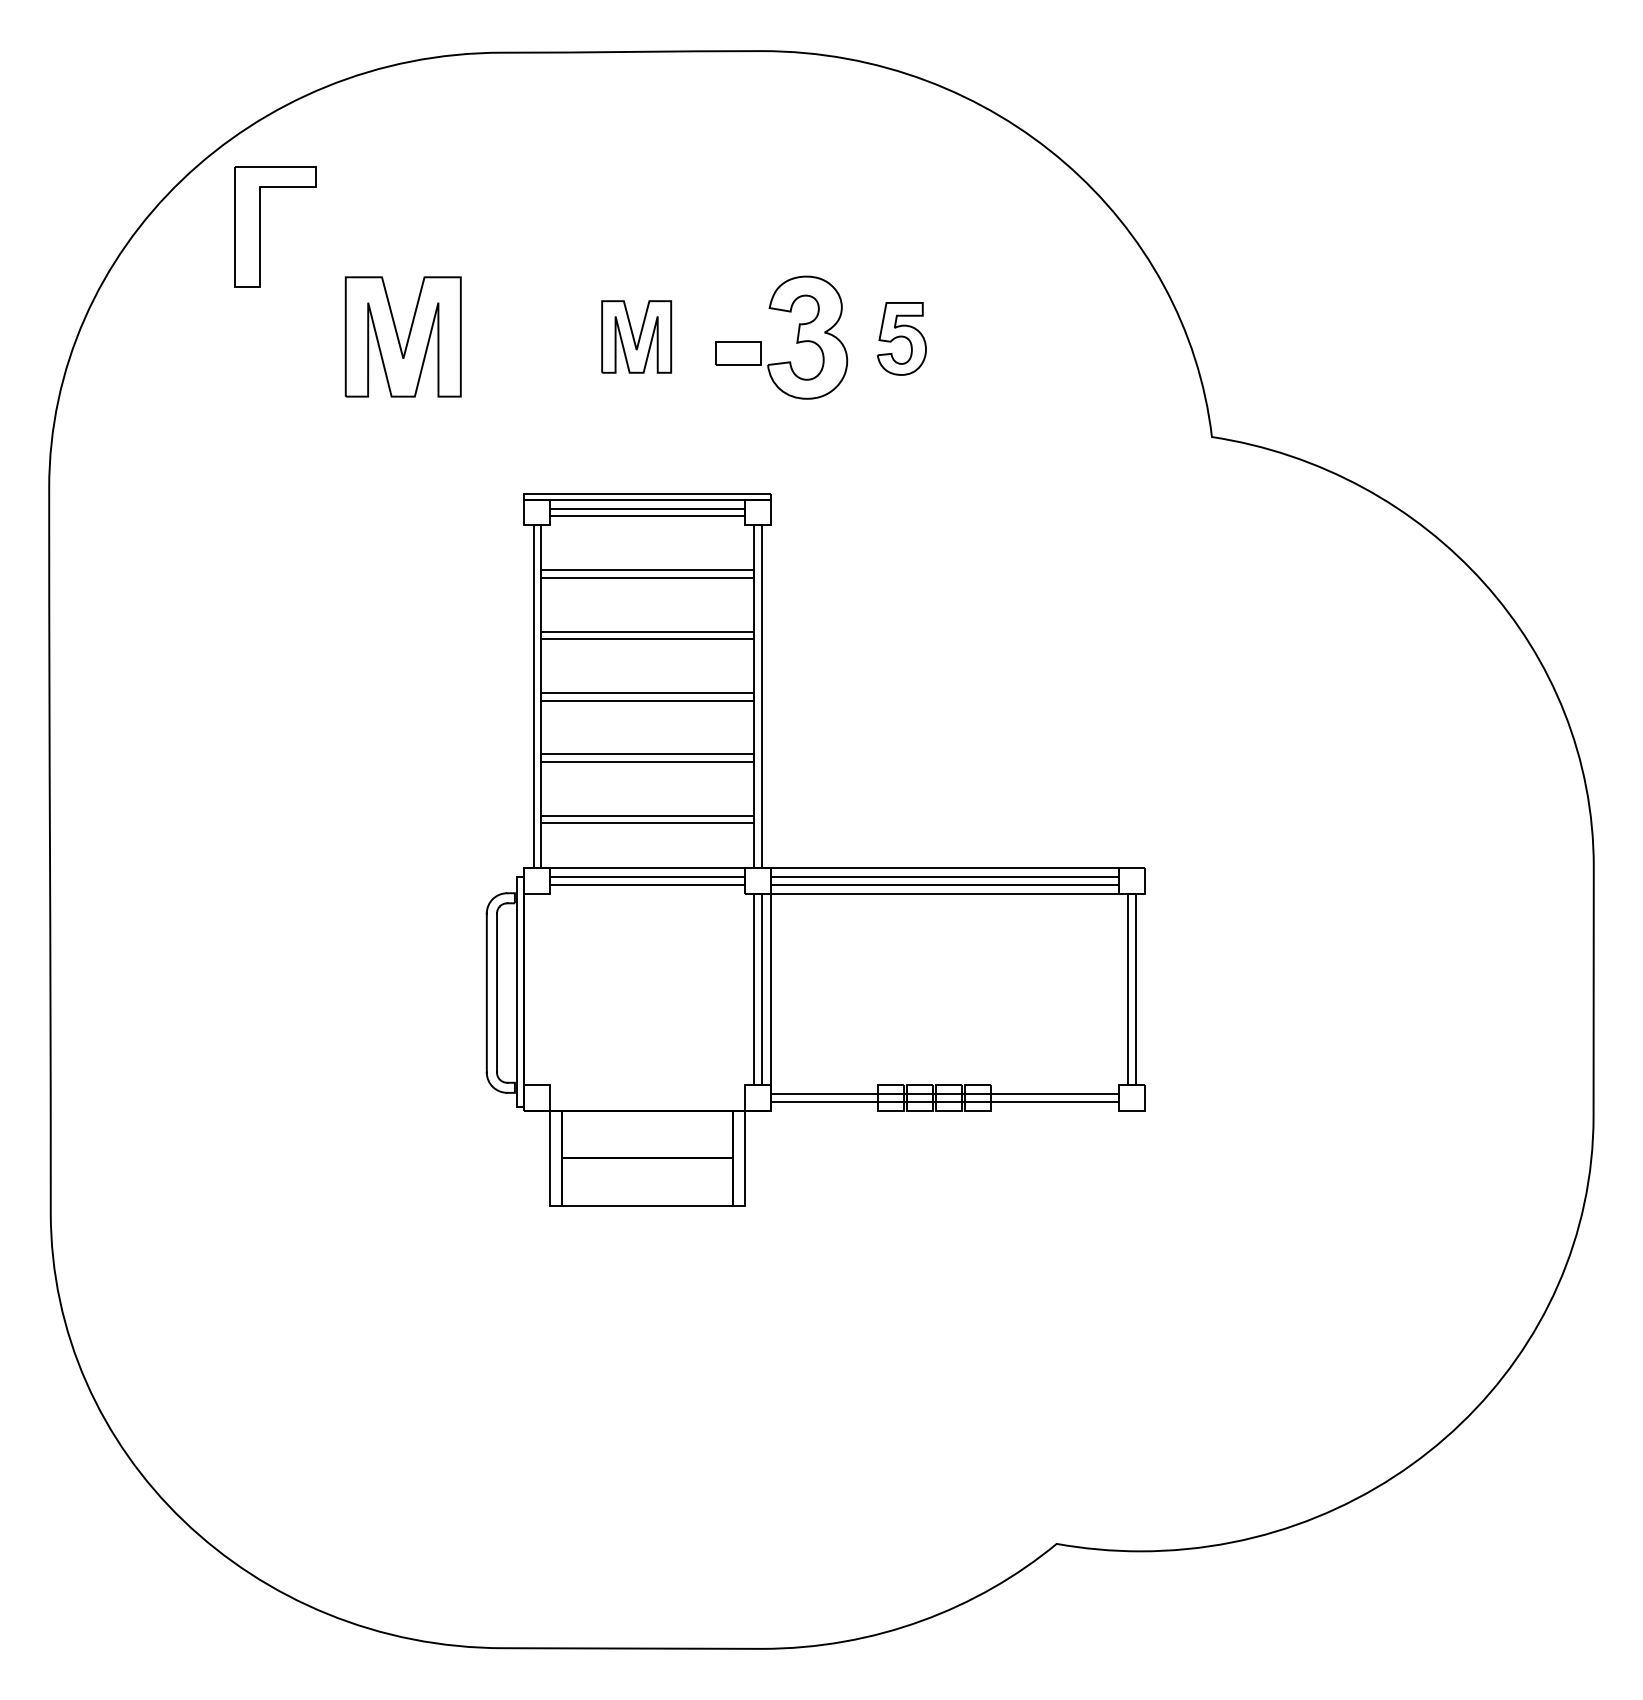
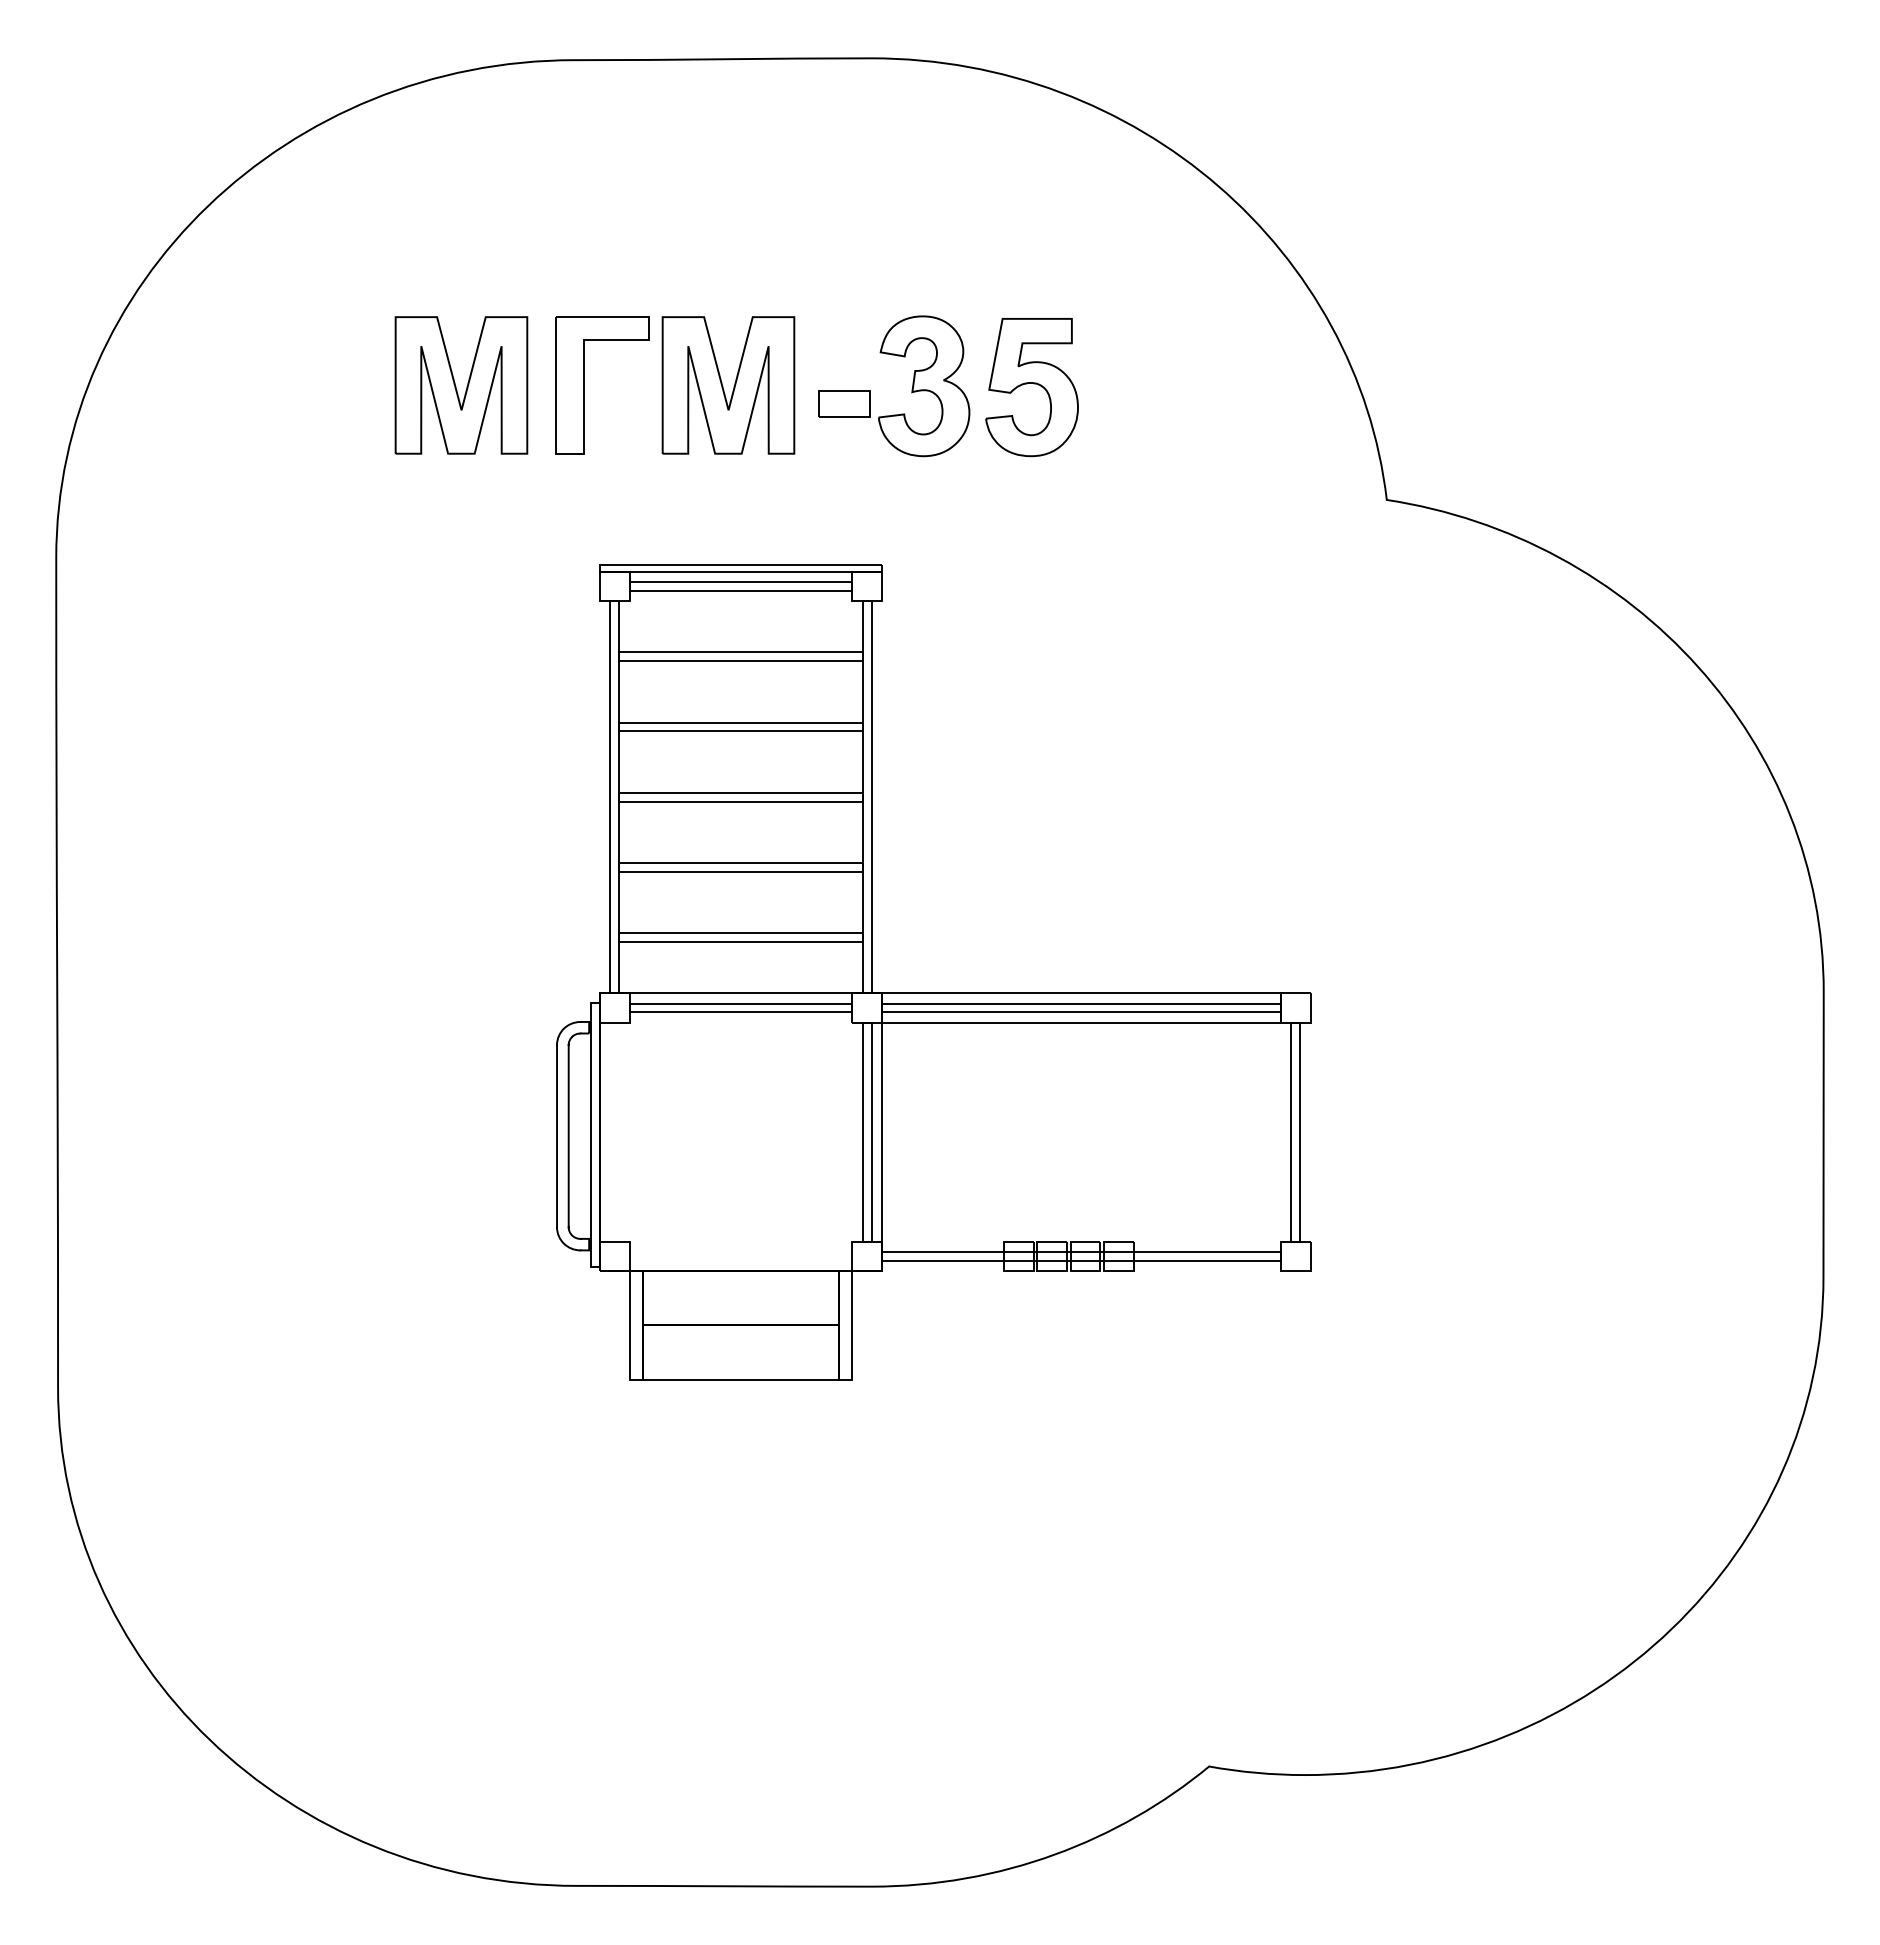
part: (260, 226) -> (584, 385), moved
part: (636, 337) -> (728, 385), size x1.67
part: (901, 338) -> (1031, 387), size x1.67

